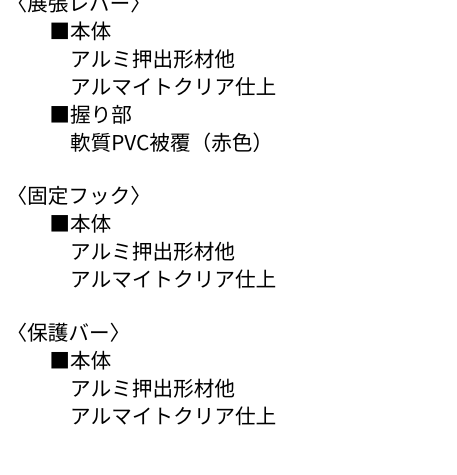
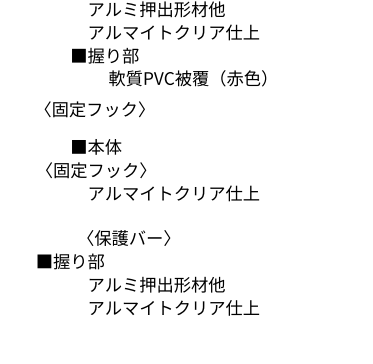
text: (164, 141) -> (187, 77), moved
text: (78, 195) -> (94, 109), moved
text: (127, 250) -> (135, 169), アルミ押出形材他 -> 〈固定フック〉
text: (67, 331) -> (128, 237), moved
text: (60, 359) -> (79, 260), ■本体 -> ■握り部

